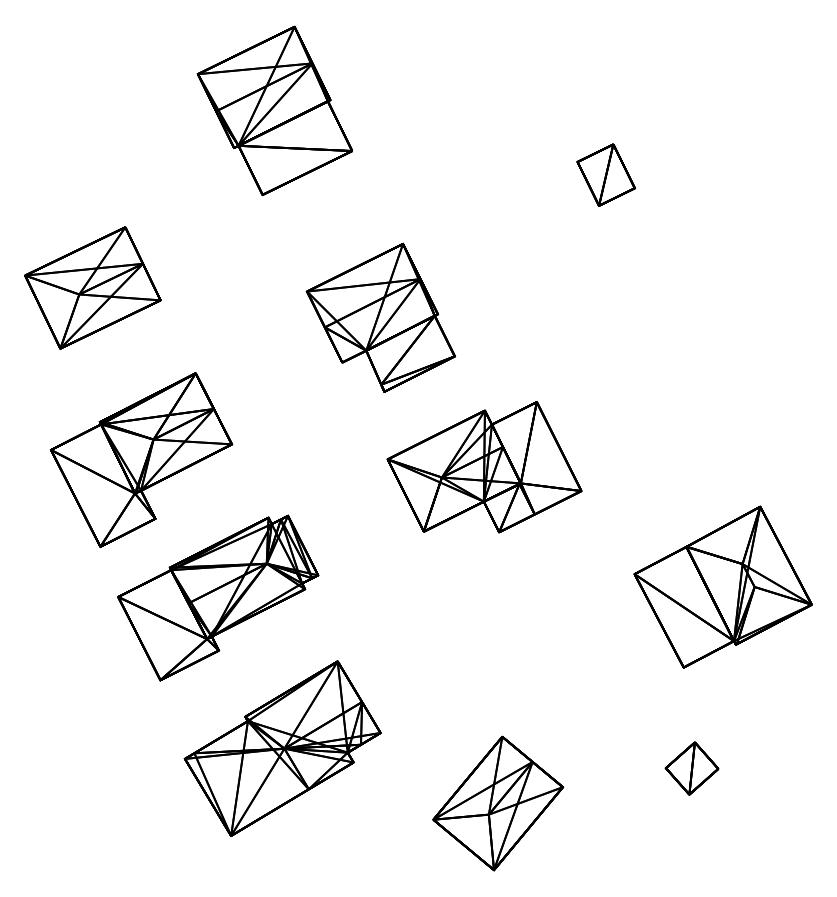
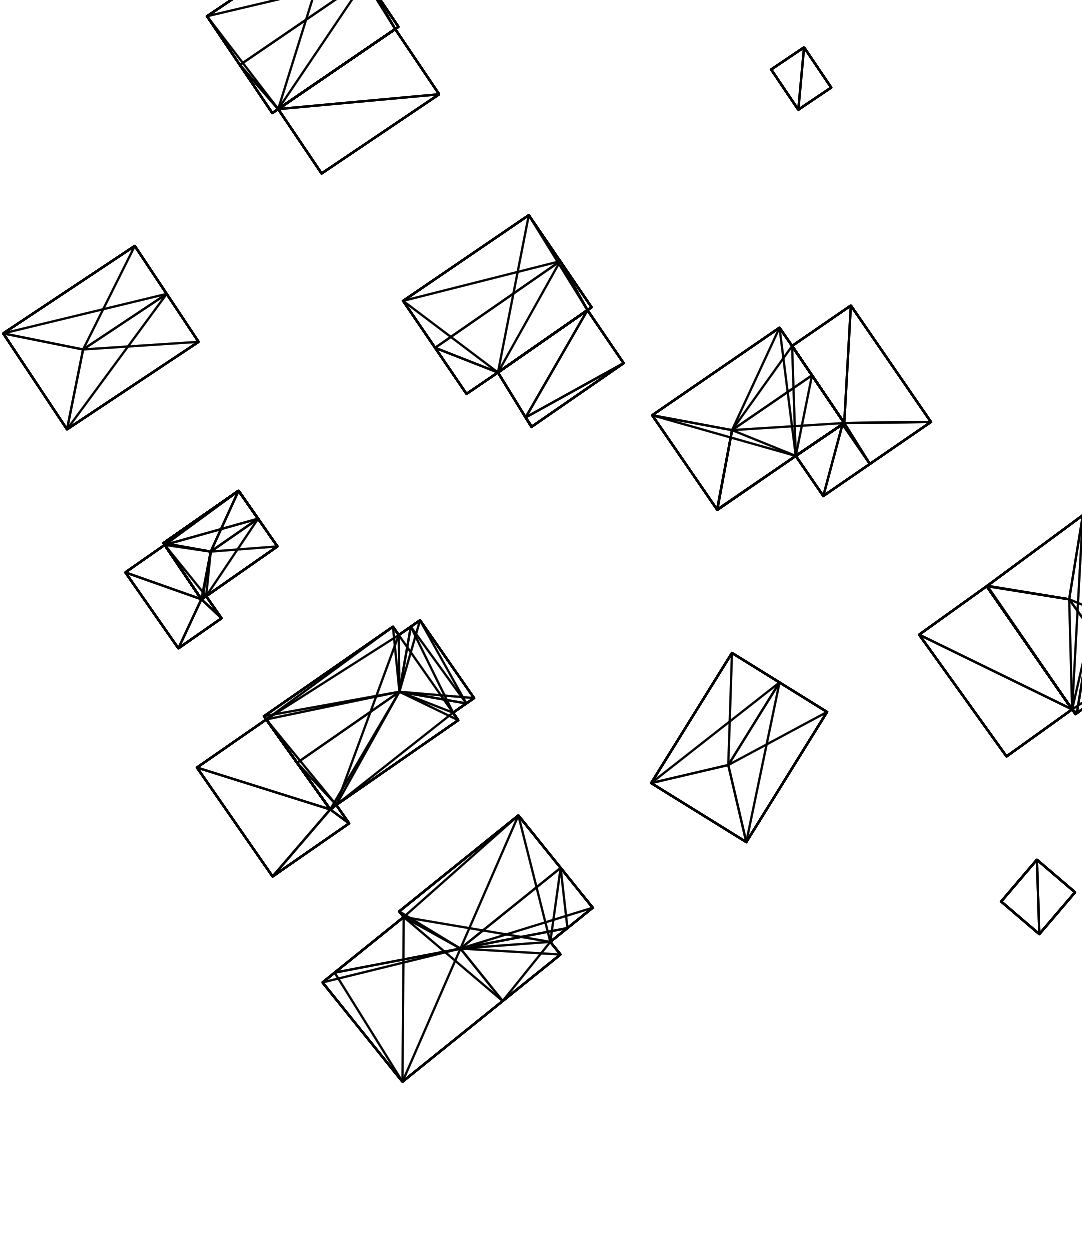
part: (605, 174) -> (800, 77), size x0.7
part: (141, 459) -> (202, 569), size x0.6
part: (484, 467) -> (789, 407), moved
part: (498, 803) -> (739, 747), moved

